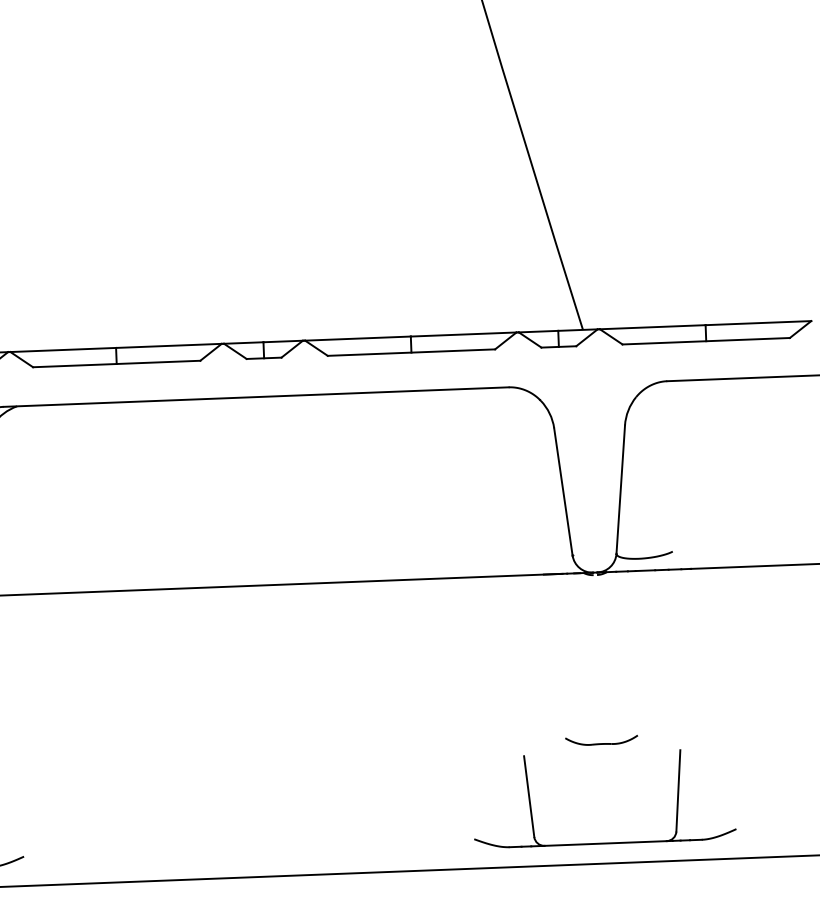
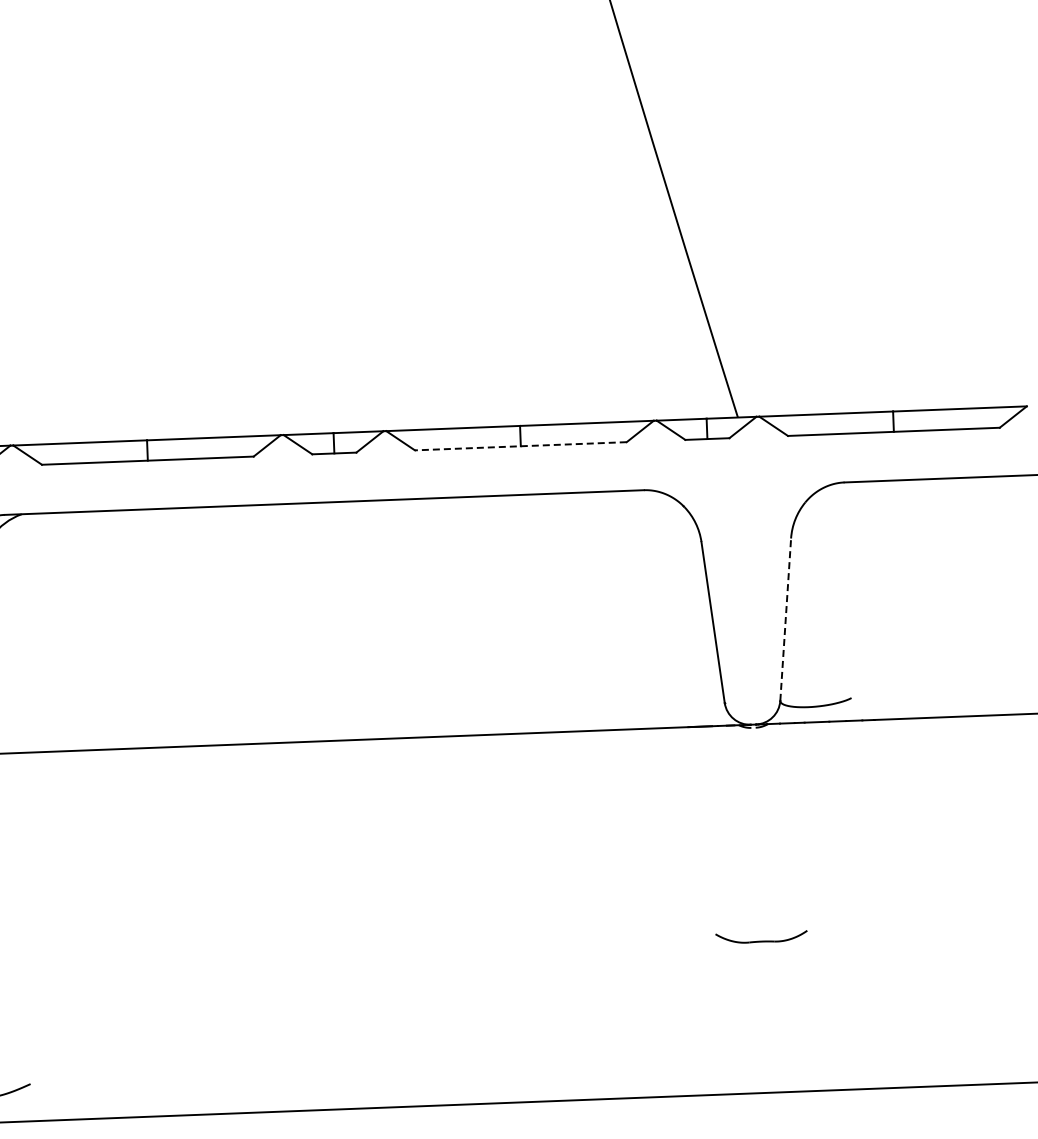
line: (411, 352) -> (520, 446), solid -> dashed
line: (620, 489) -> (785, 619), solid -> dashed
part: (605, 842) -> (766, 1066), removed

